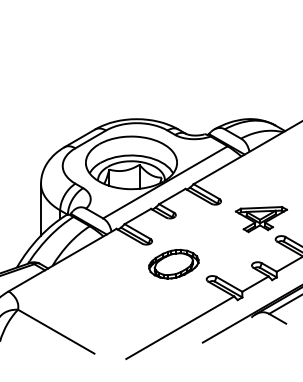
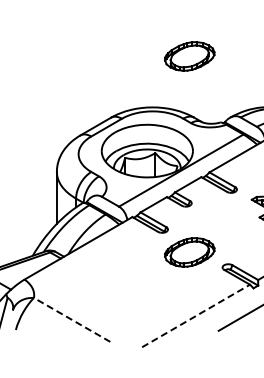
part: (173, 68) -> (189, 56), added
line: (180, 327) -> (196, 315), solid -> dashed
line: (55, 331) -> (71, 319), solid -> dashed

